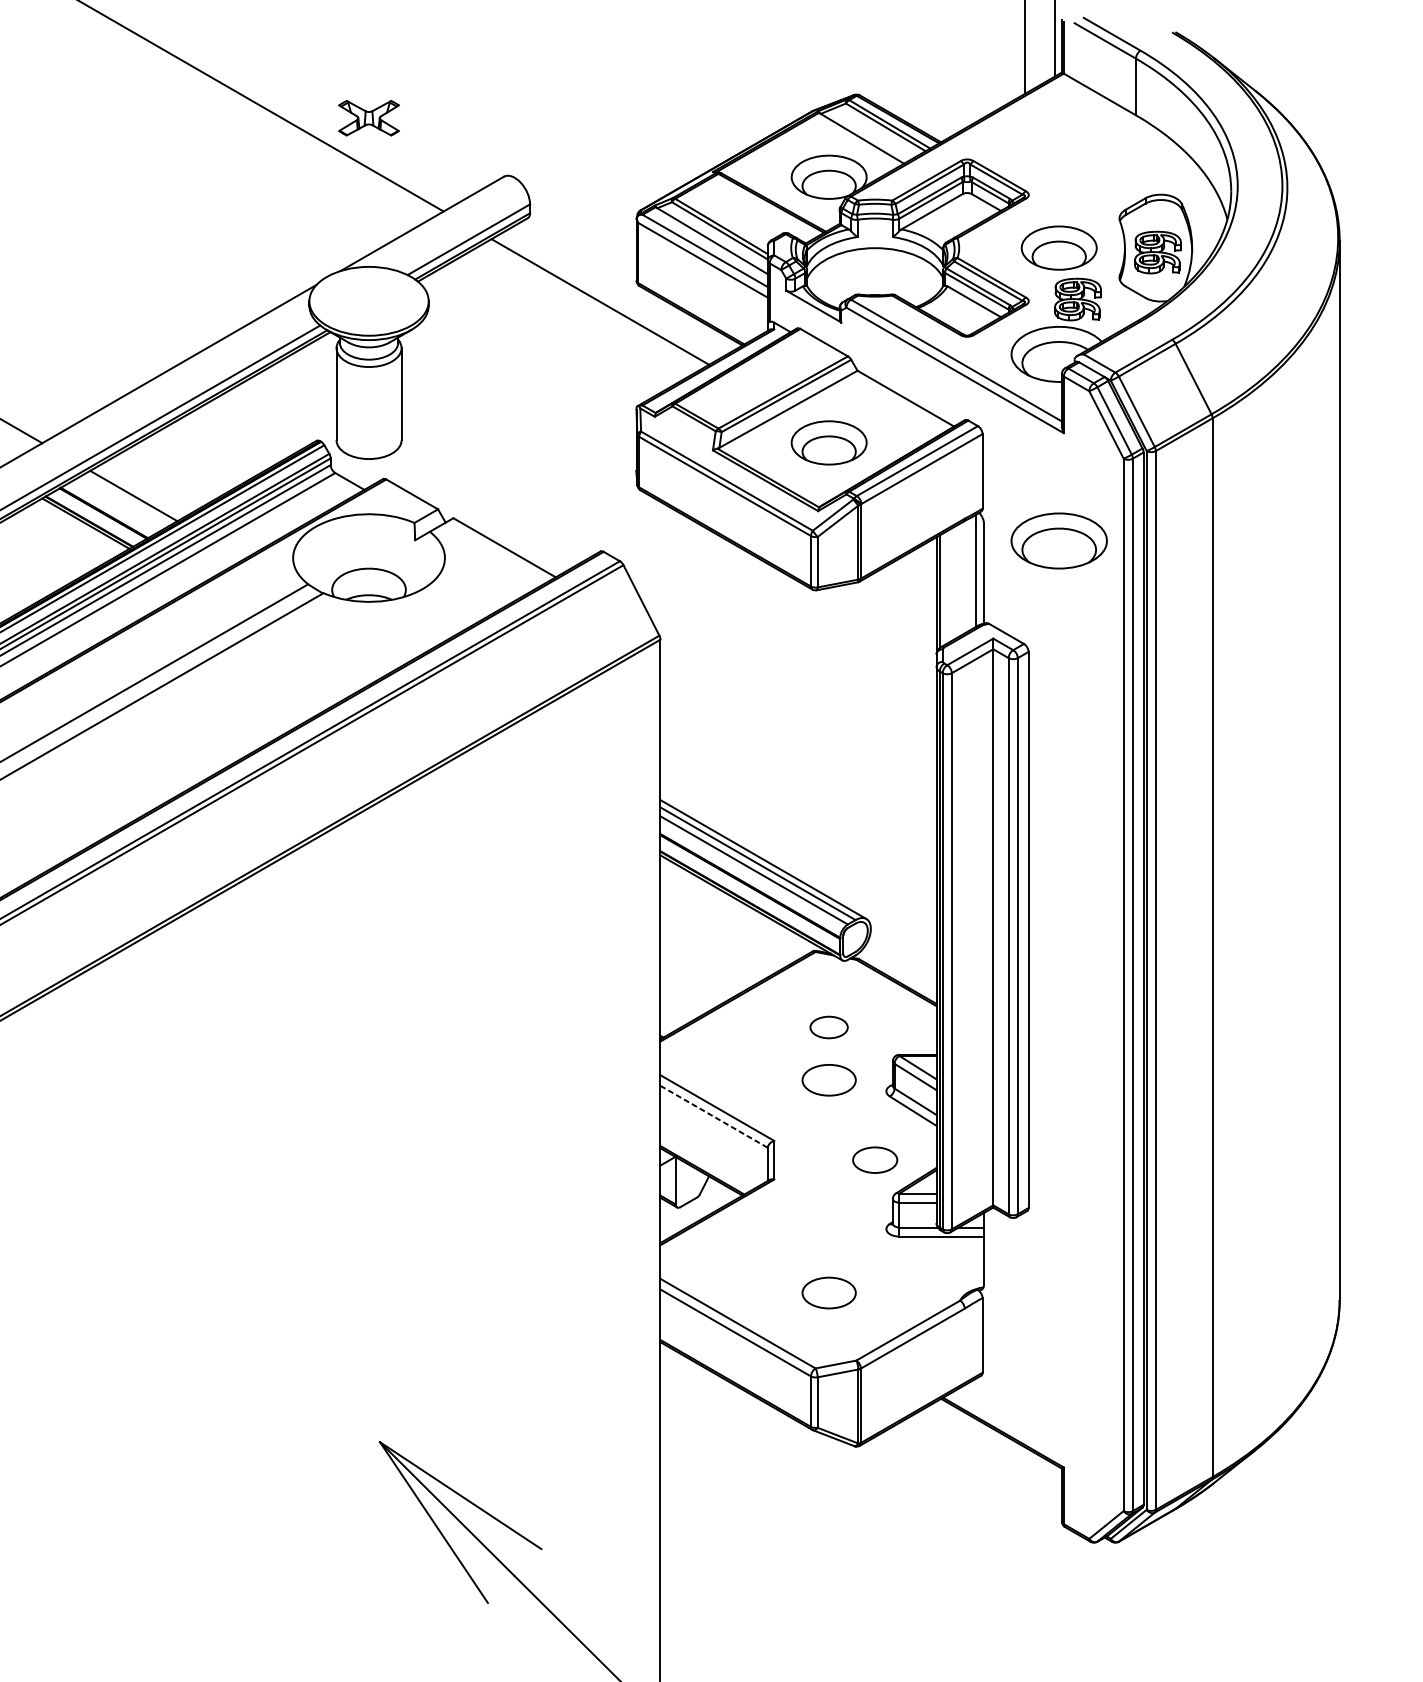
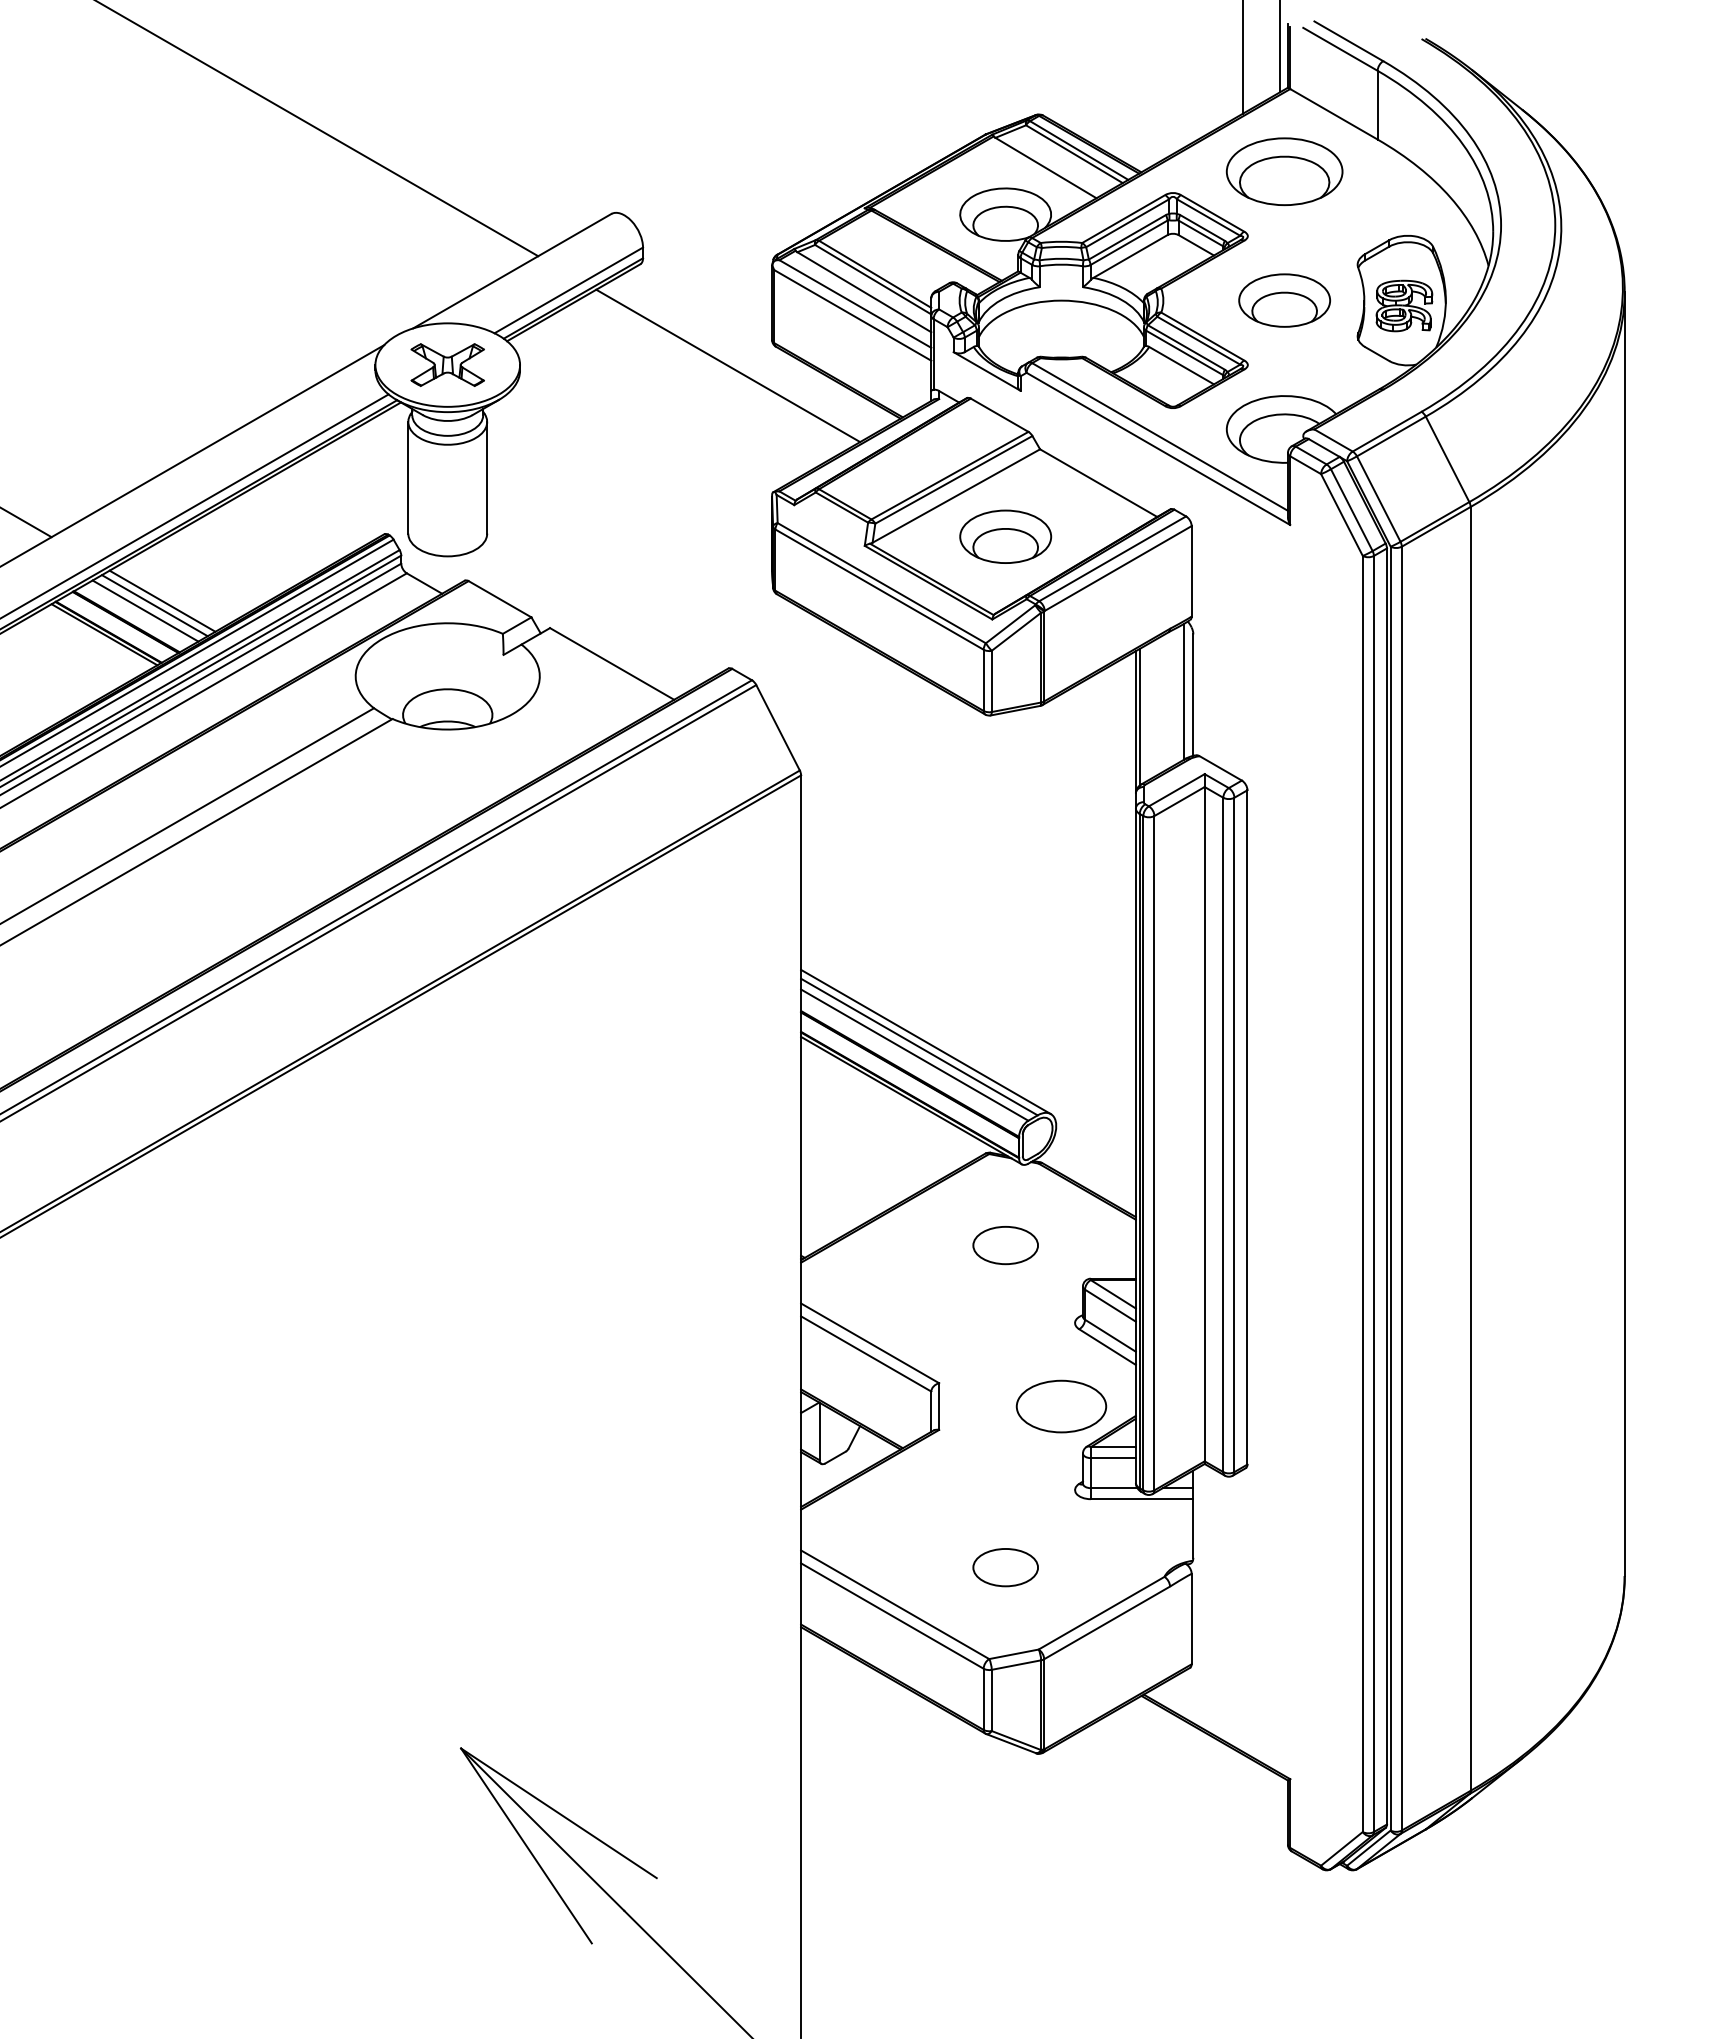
part: (368, 117) -> (447, 364), moved
part: (1078, 299) -> (1307, 362), removed
line: (127, 499) -> (154, 605), added
line: (119, 503) -> (145, 610), added
part: (1059, 540) -> (1284, 171), moved
part: (829, 1027) -> (1005, 1245), size x1.43
part: (829, 1080) -> (1005, 1309), removed
line: (714, 1117) -> (866, 1354), dashed -> solid
part: (875, 1160) -> (1061, 1406), size x1.67

